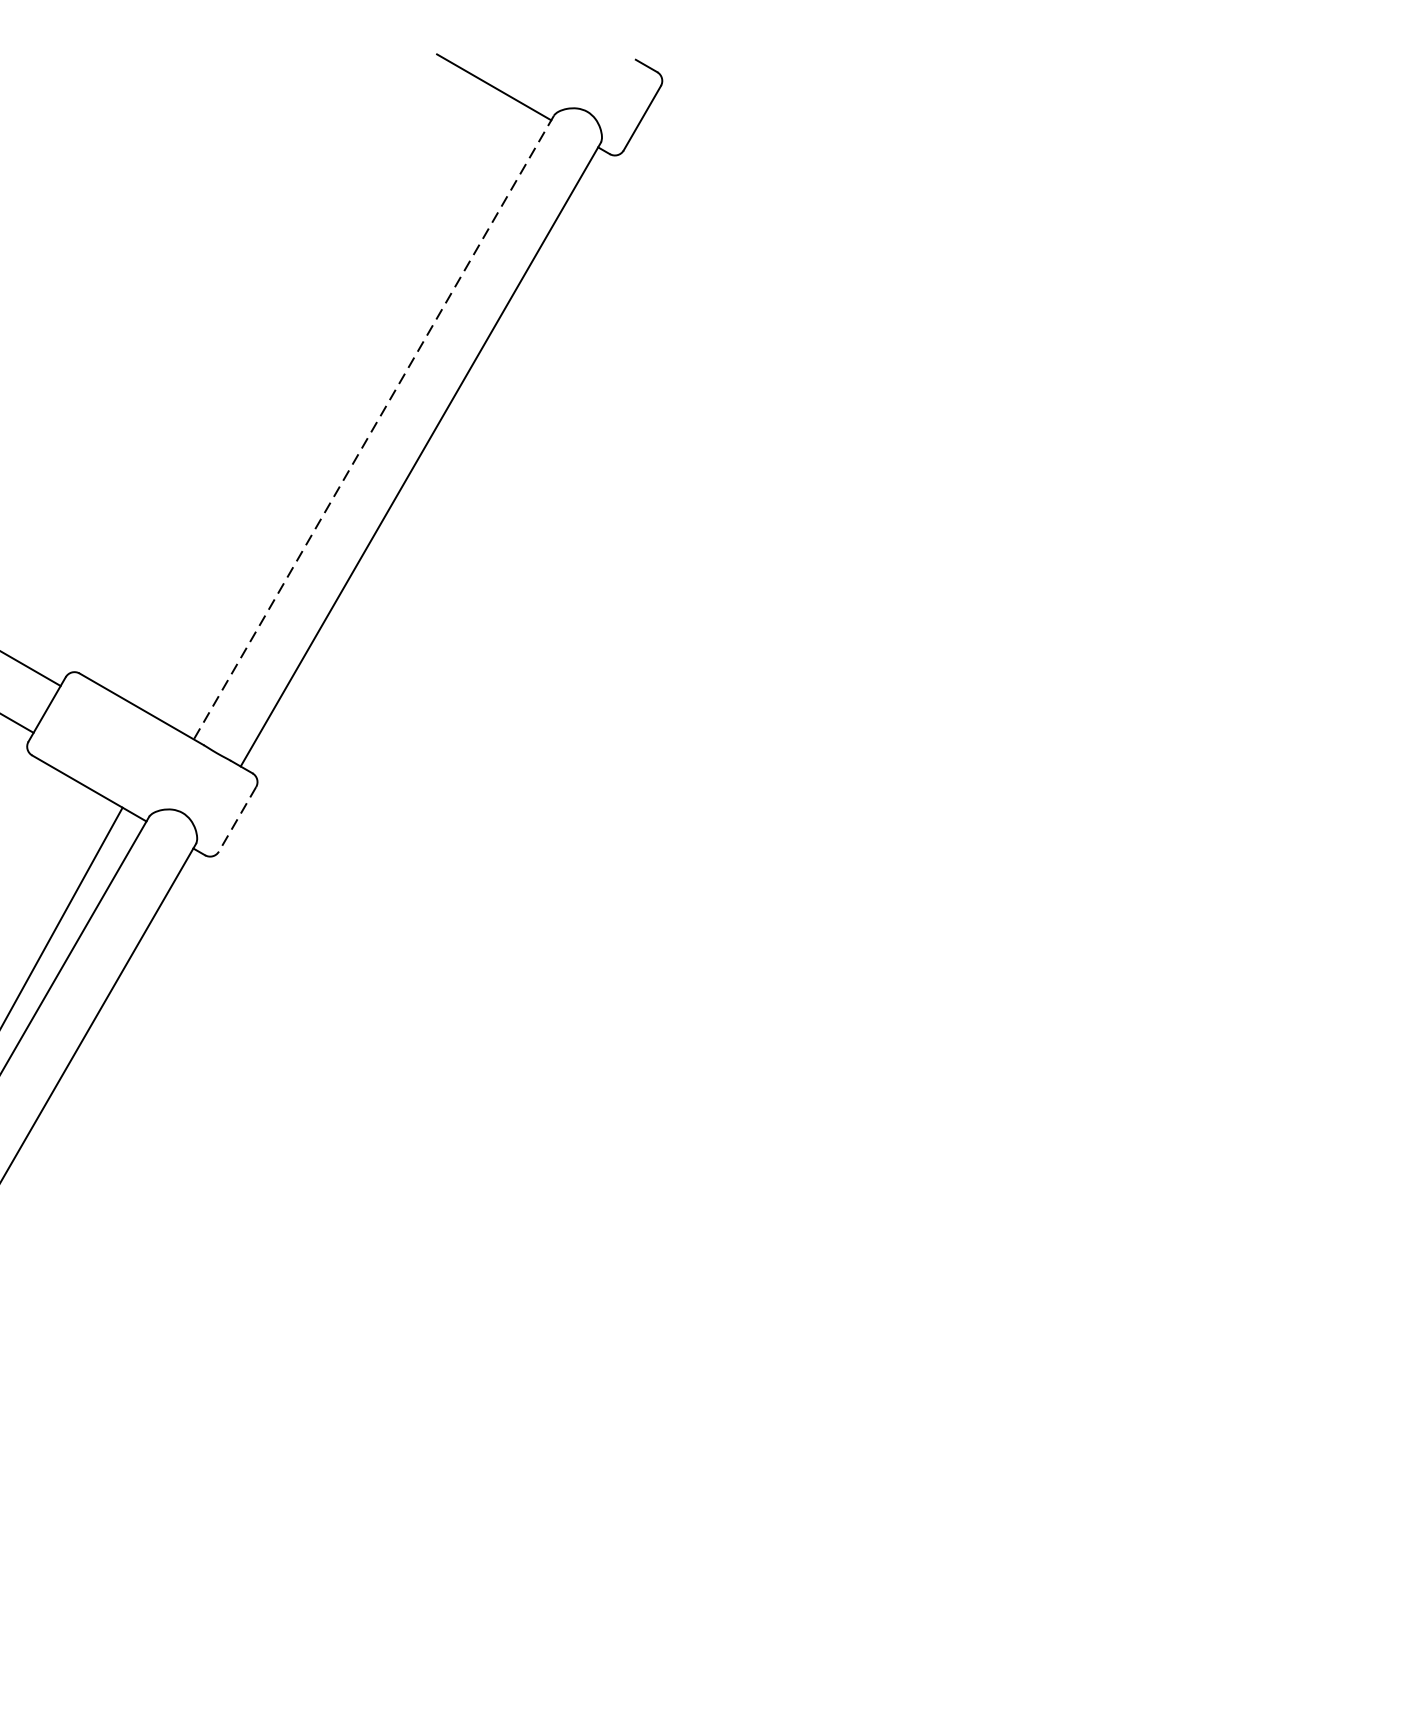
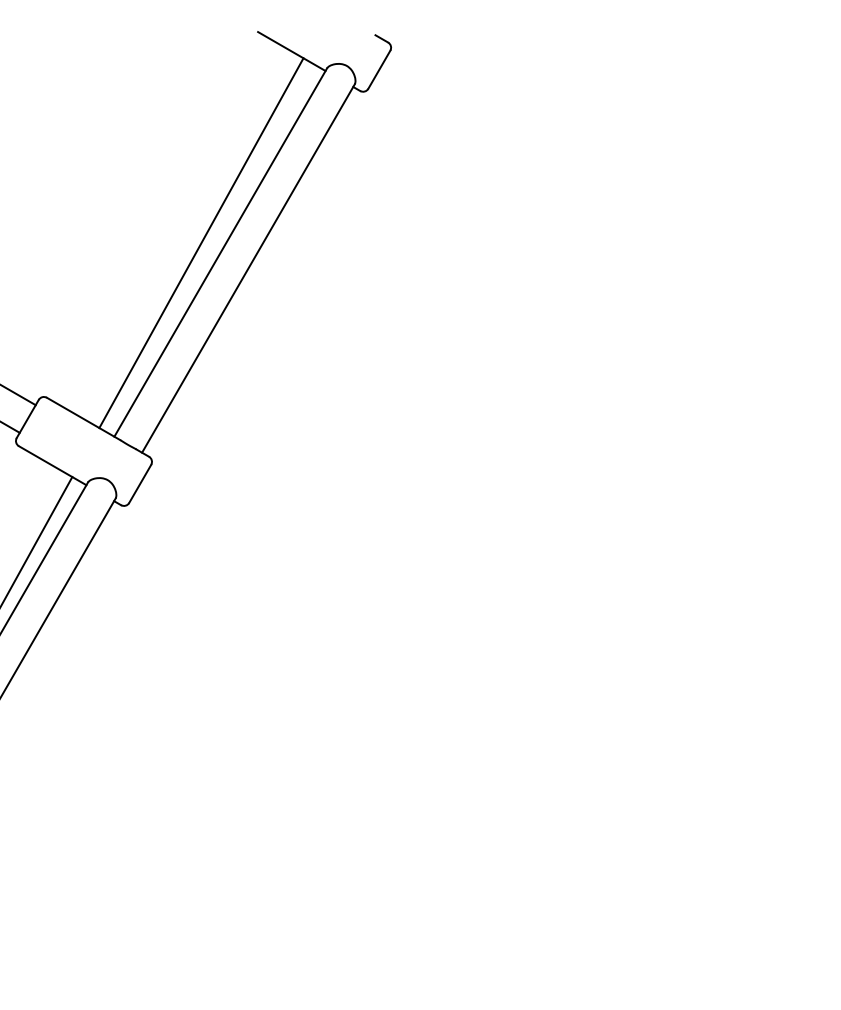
line: (341, 412) -> (201, 243), added
line: (373, 427) -> (220, 252), dashed -> solid
line: (238, 818) -> (140, 483), dashed -> solid

